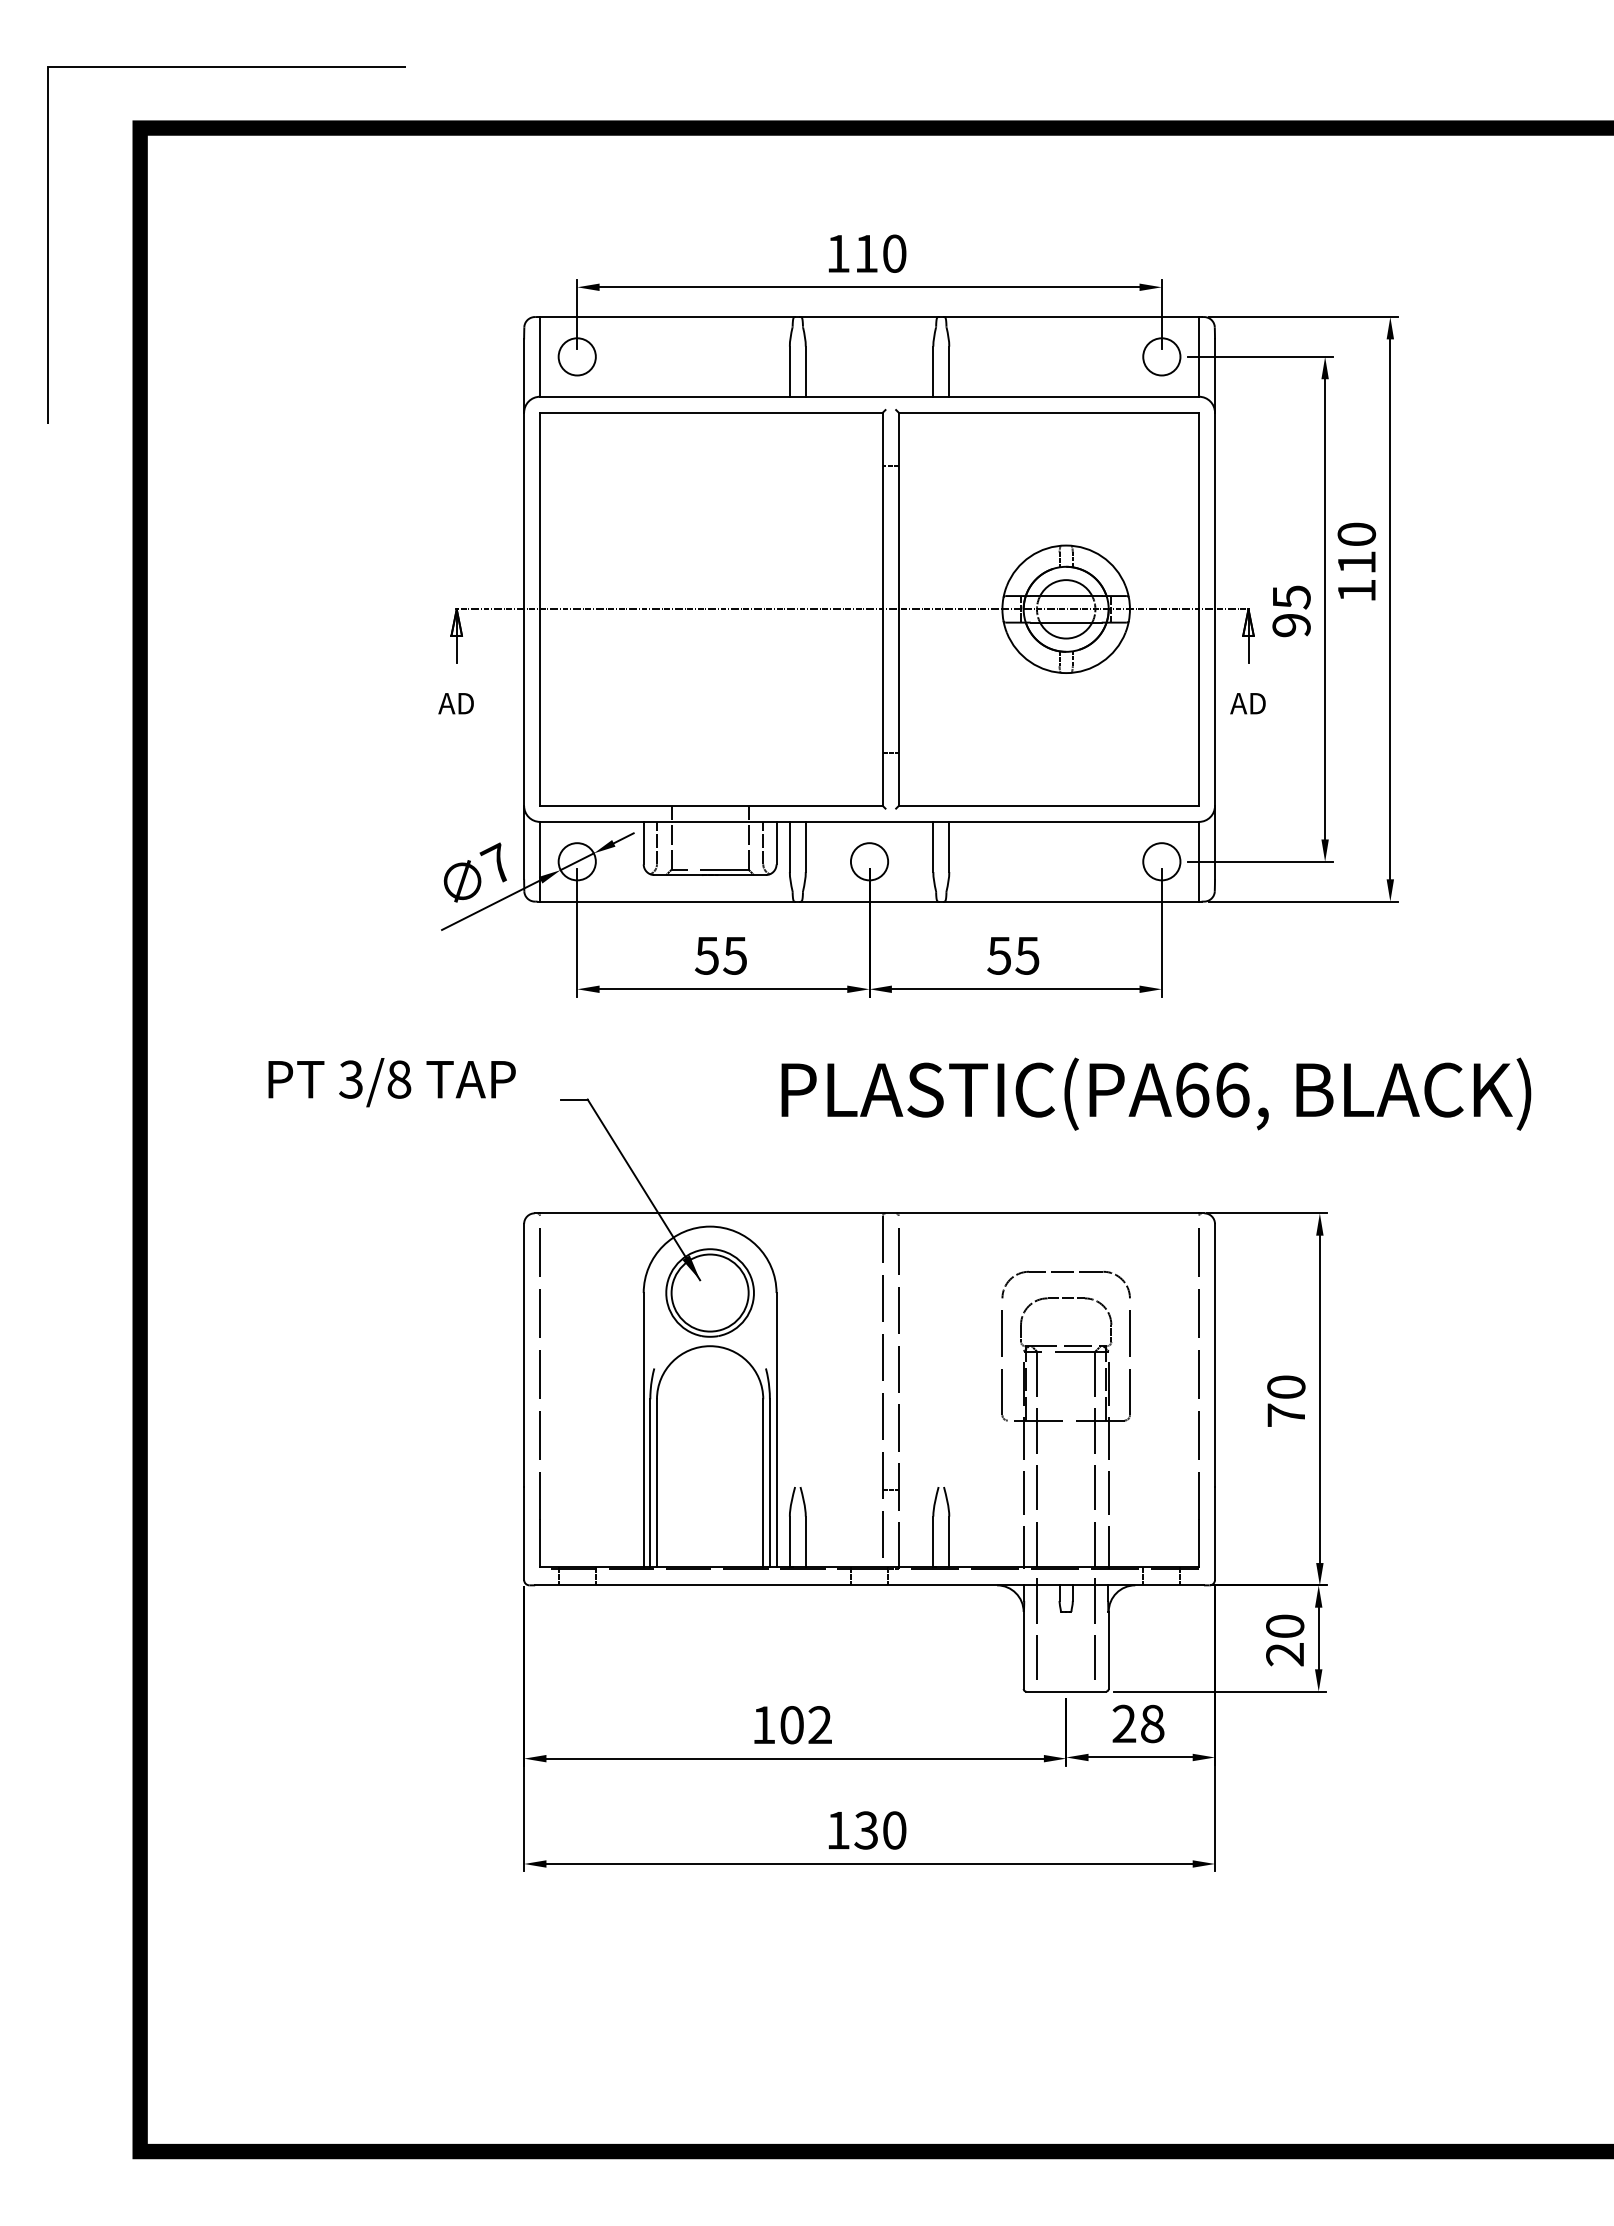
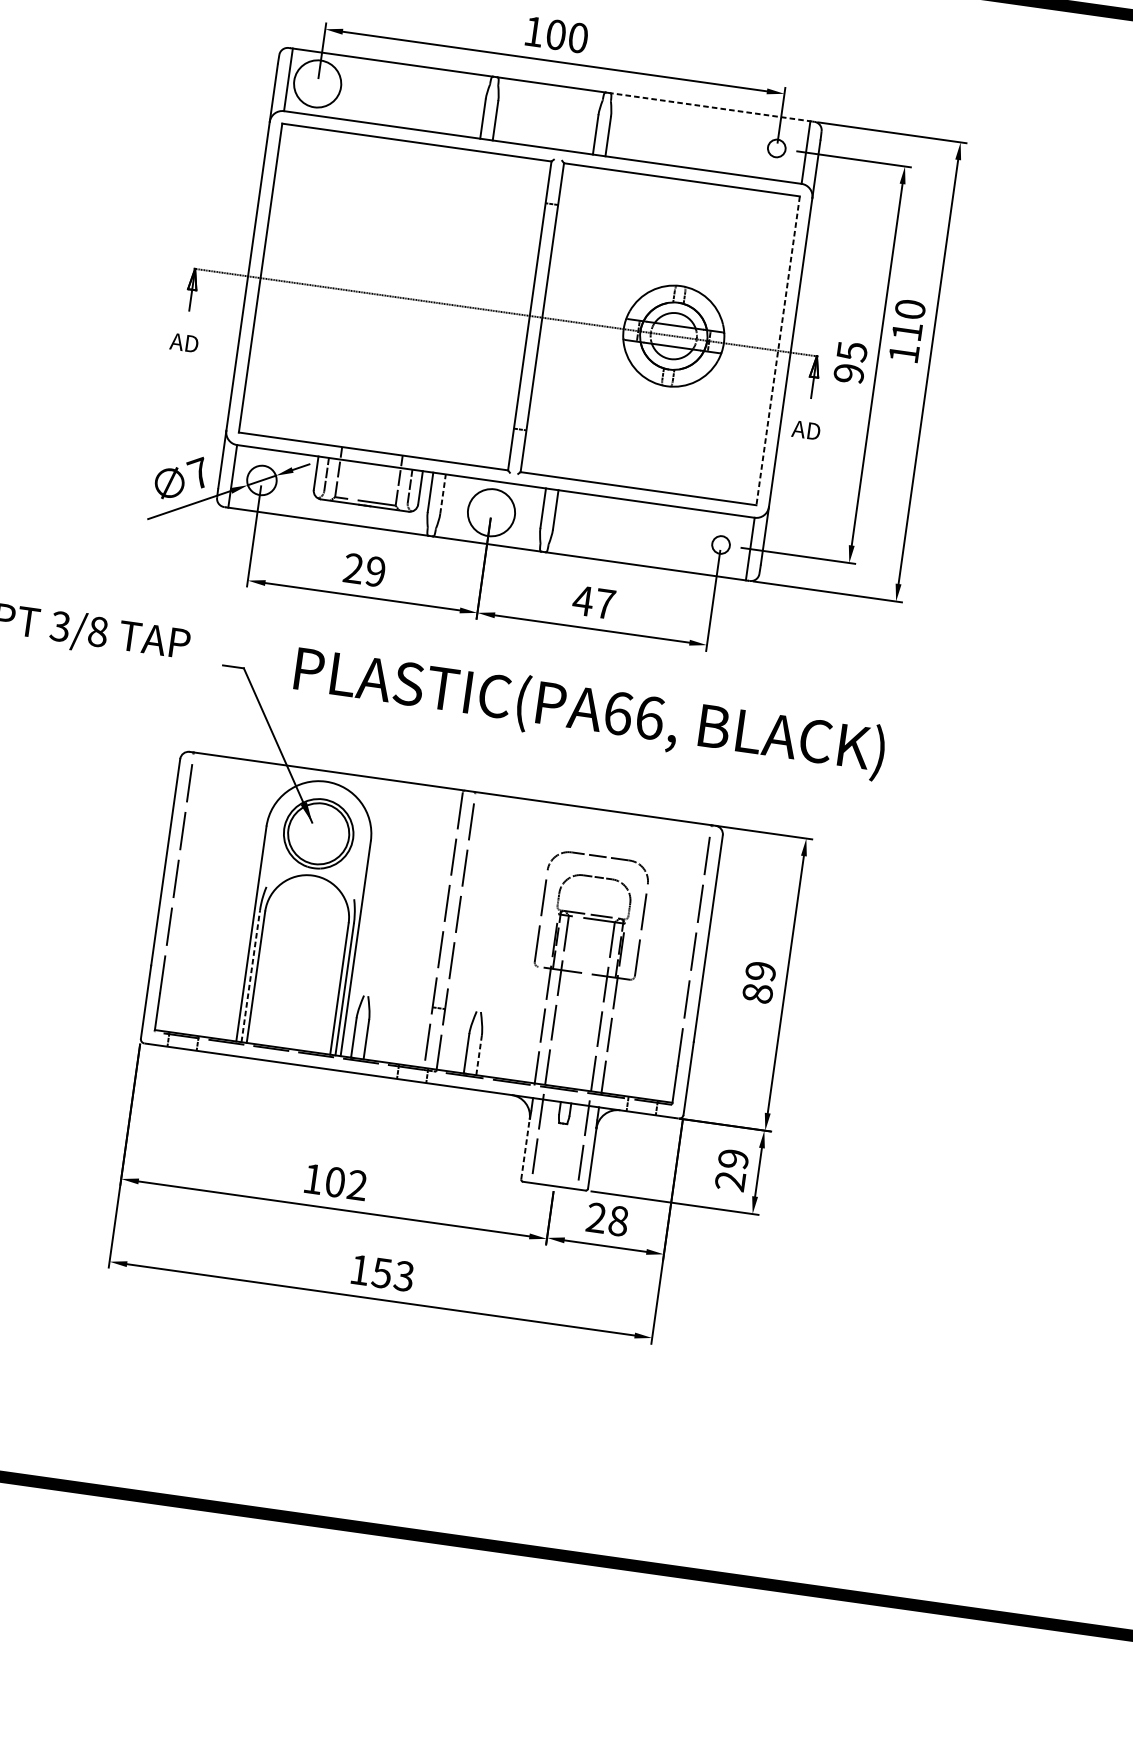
text: (866, 253) -> (556, 34), 110 -> 100
line: (1072, 317) -> (710, 107), solid -> dashed
circle: (576, 356) -> (317, 83), size x1.6
circle: (1161, 356) -> (776, 148), size x0.6
line: (1199, 609) -> (778, 351), solid -> dashed
line: (805, 846) -> (442, 493), solid -> dashed
circle: (869, 861) -> (491, 512), size x1.6
circle: (1161, 861) -> (720, 544), size x0.6
text: (720, 955) -> (364, 569), 55 -> 29
text: (1012, 955) -> (593, 602), 55 -> 47
text: (1156, 1093) -> (589, 712), moved
text: (1286, 1400) -> (759, 981), 70 -> 89
line: (650, 1483) -> (250, 976), solid -> dashed
line: (949, 1541) -> (479, 1055), solid -> dashed
text: (1285, 1626) -> (733, 1159), 20 -> 29
line: (1023, 1650) -> (525, 1149), solid -> dashed
text: (880, 1830) -> (393, 1274), 130 -> 153

